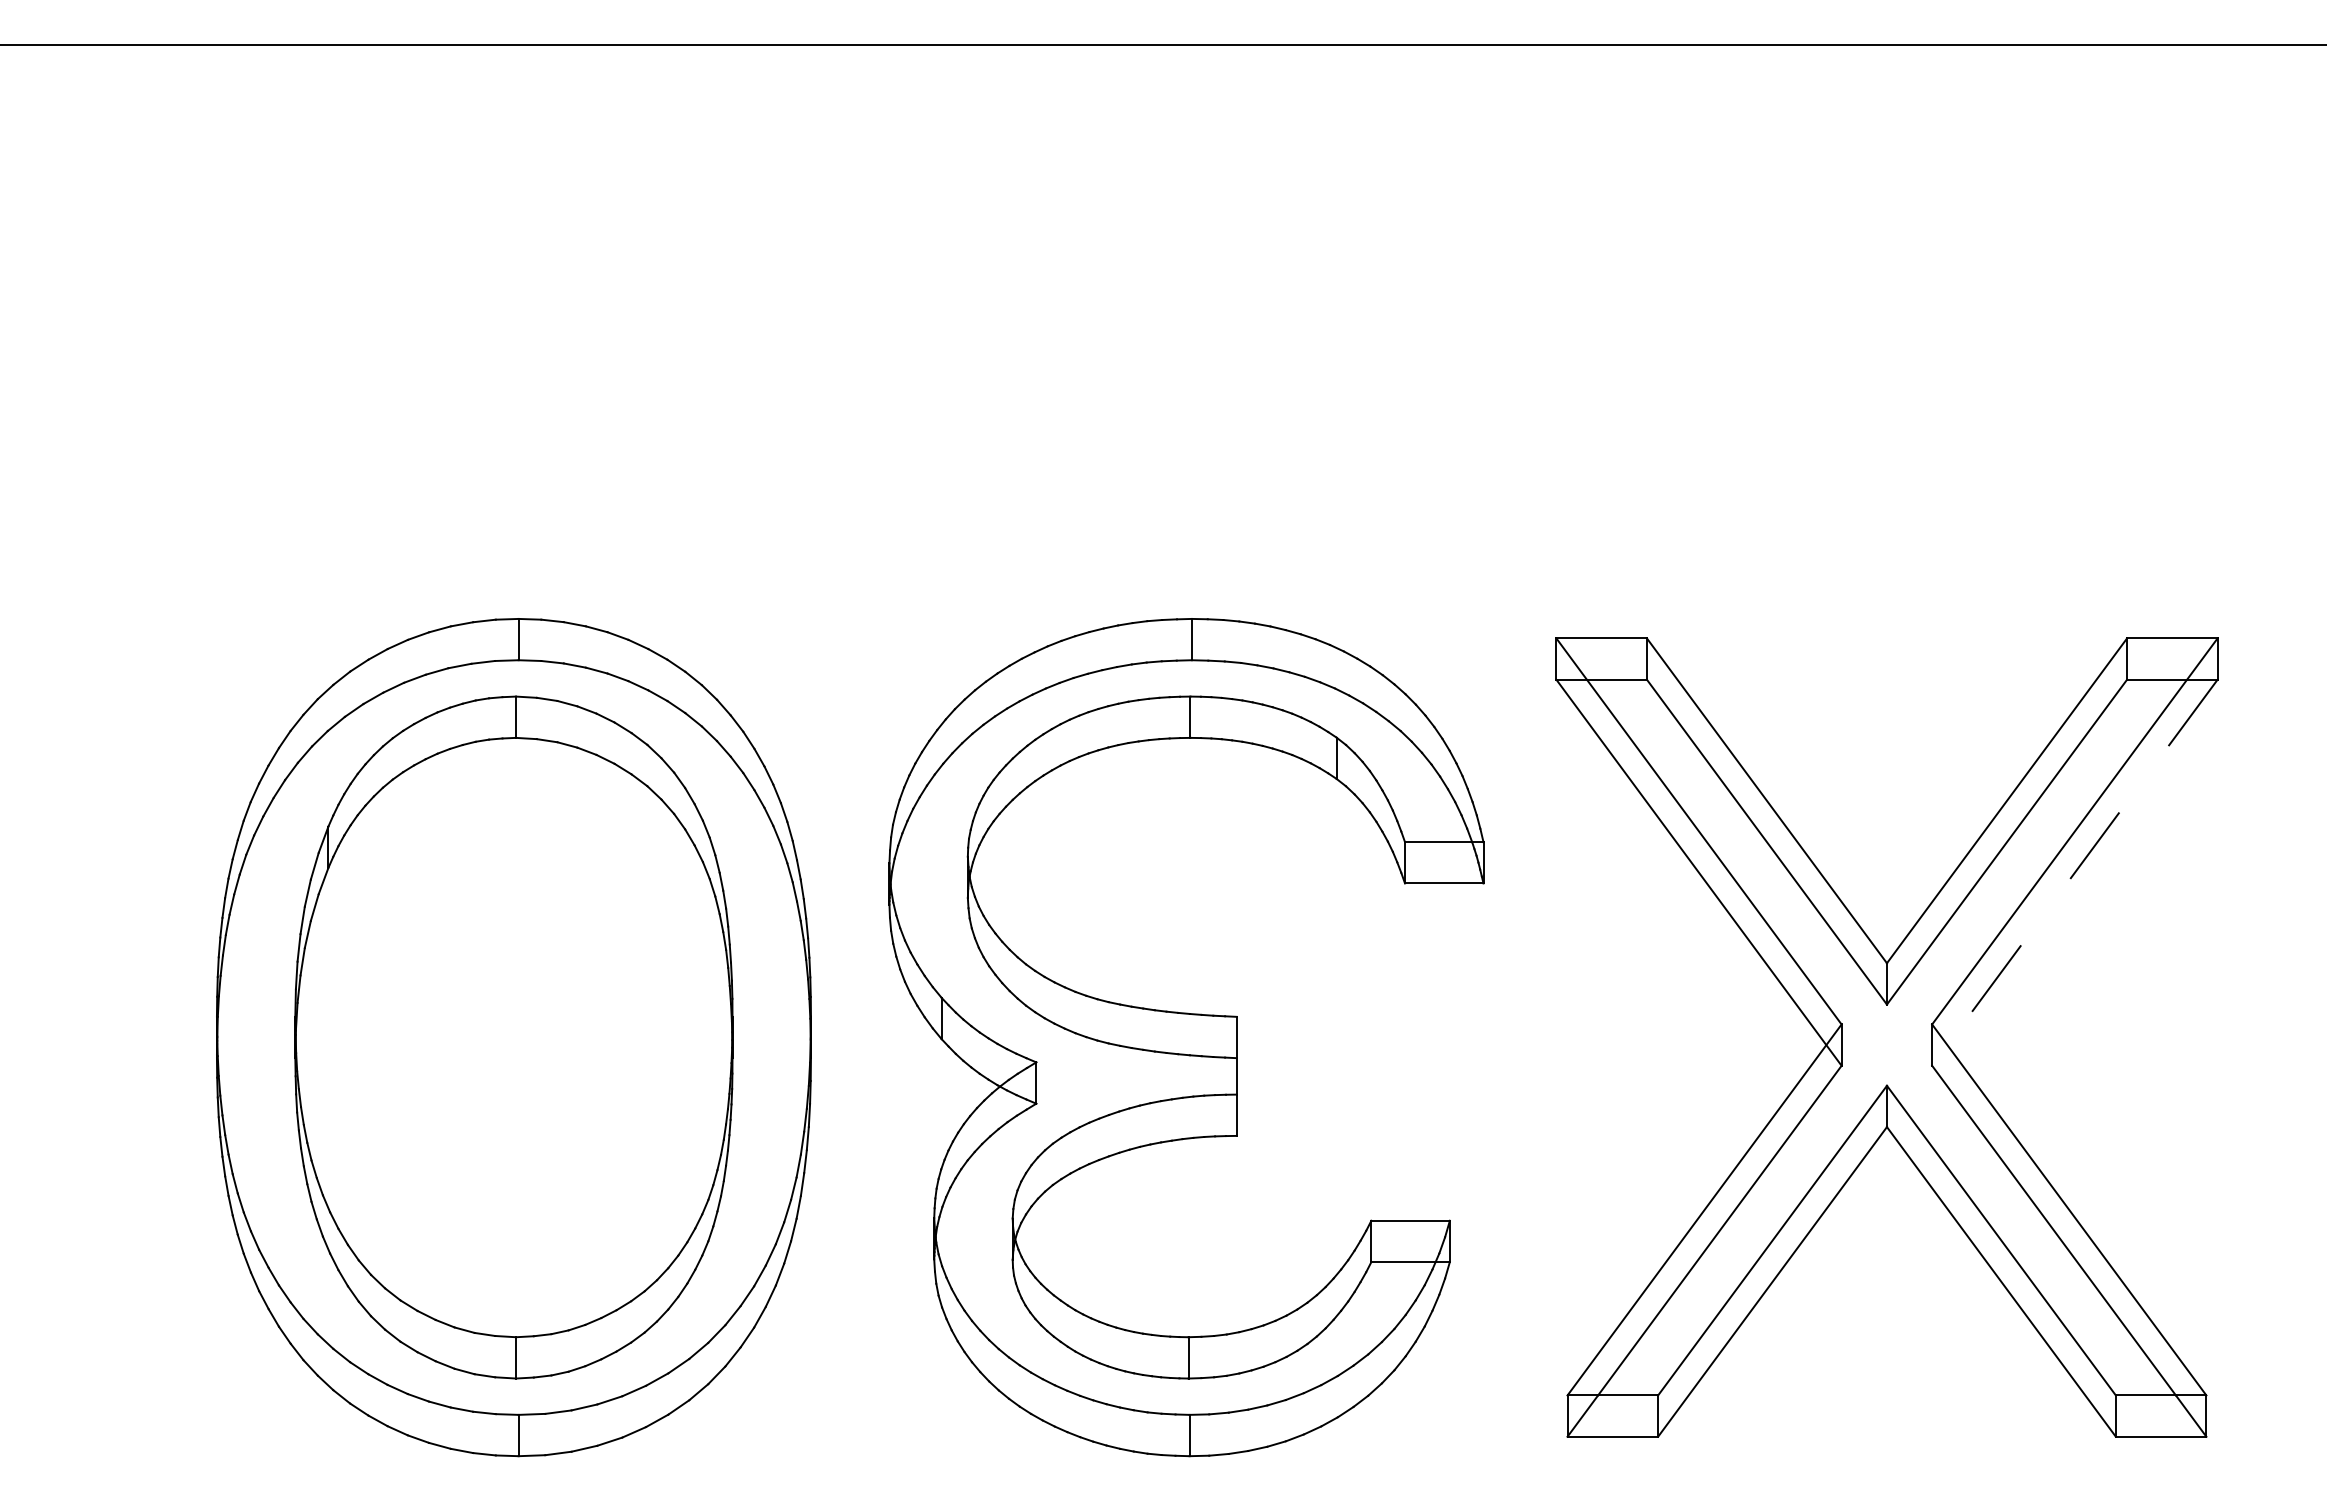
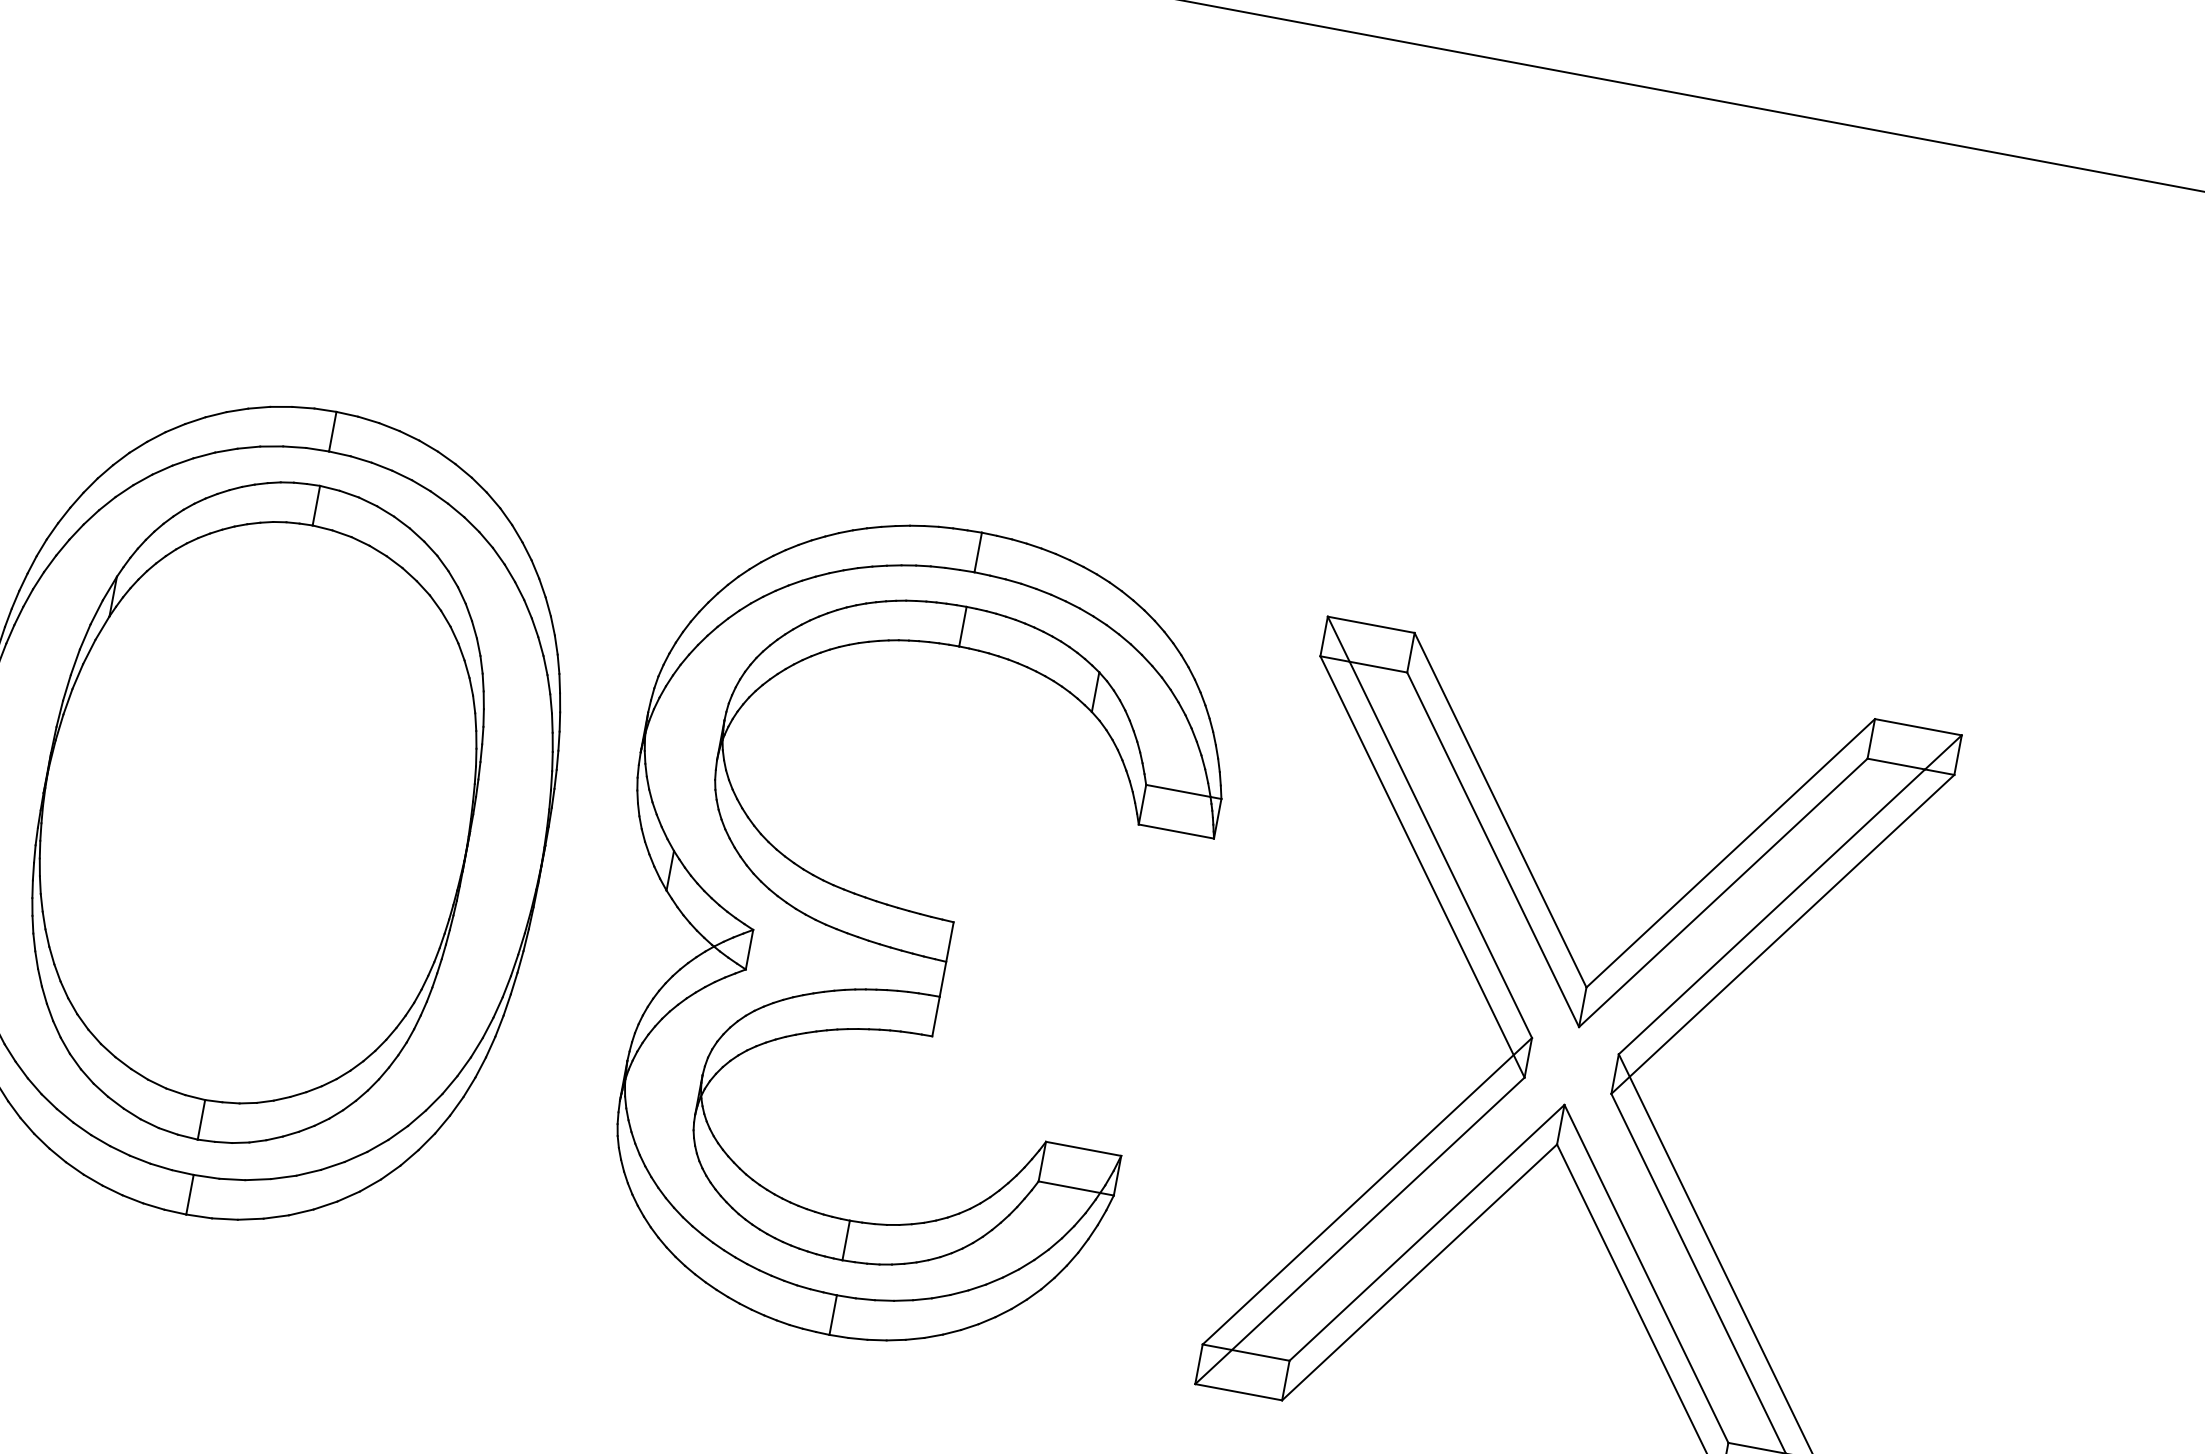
line: (2074, 873) -> (1782, 935), dashed -> solid

